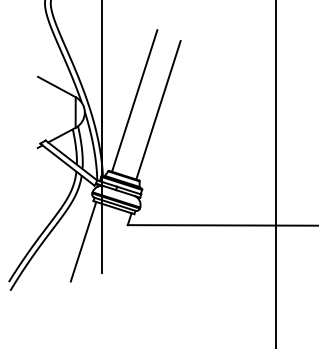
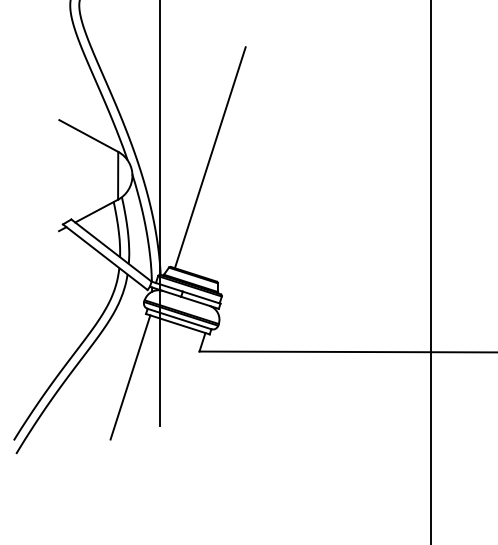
line: (158, 110) -> (247, 172), removed

